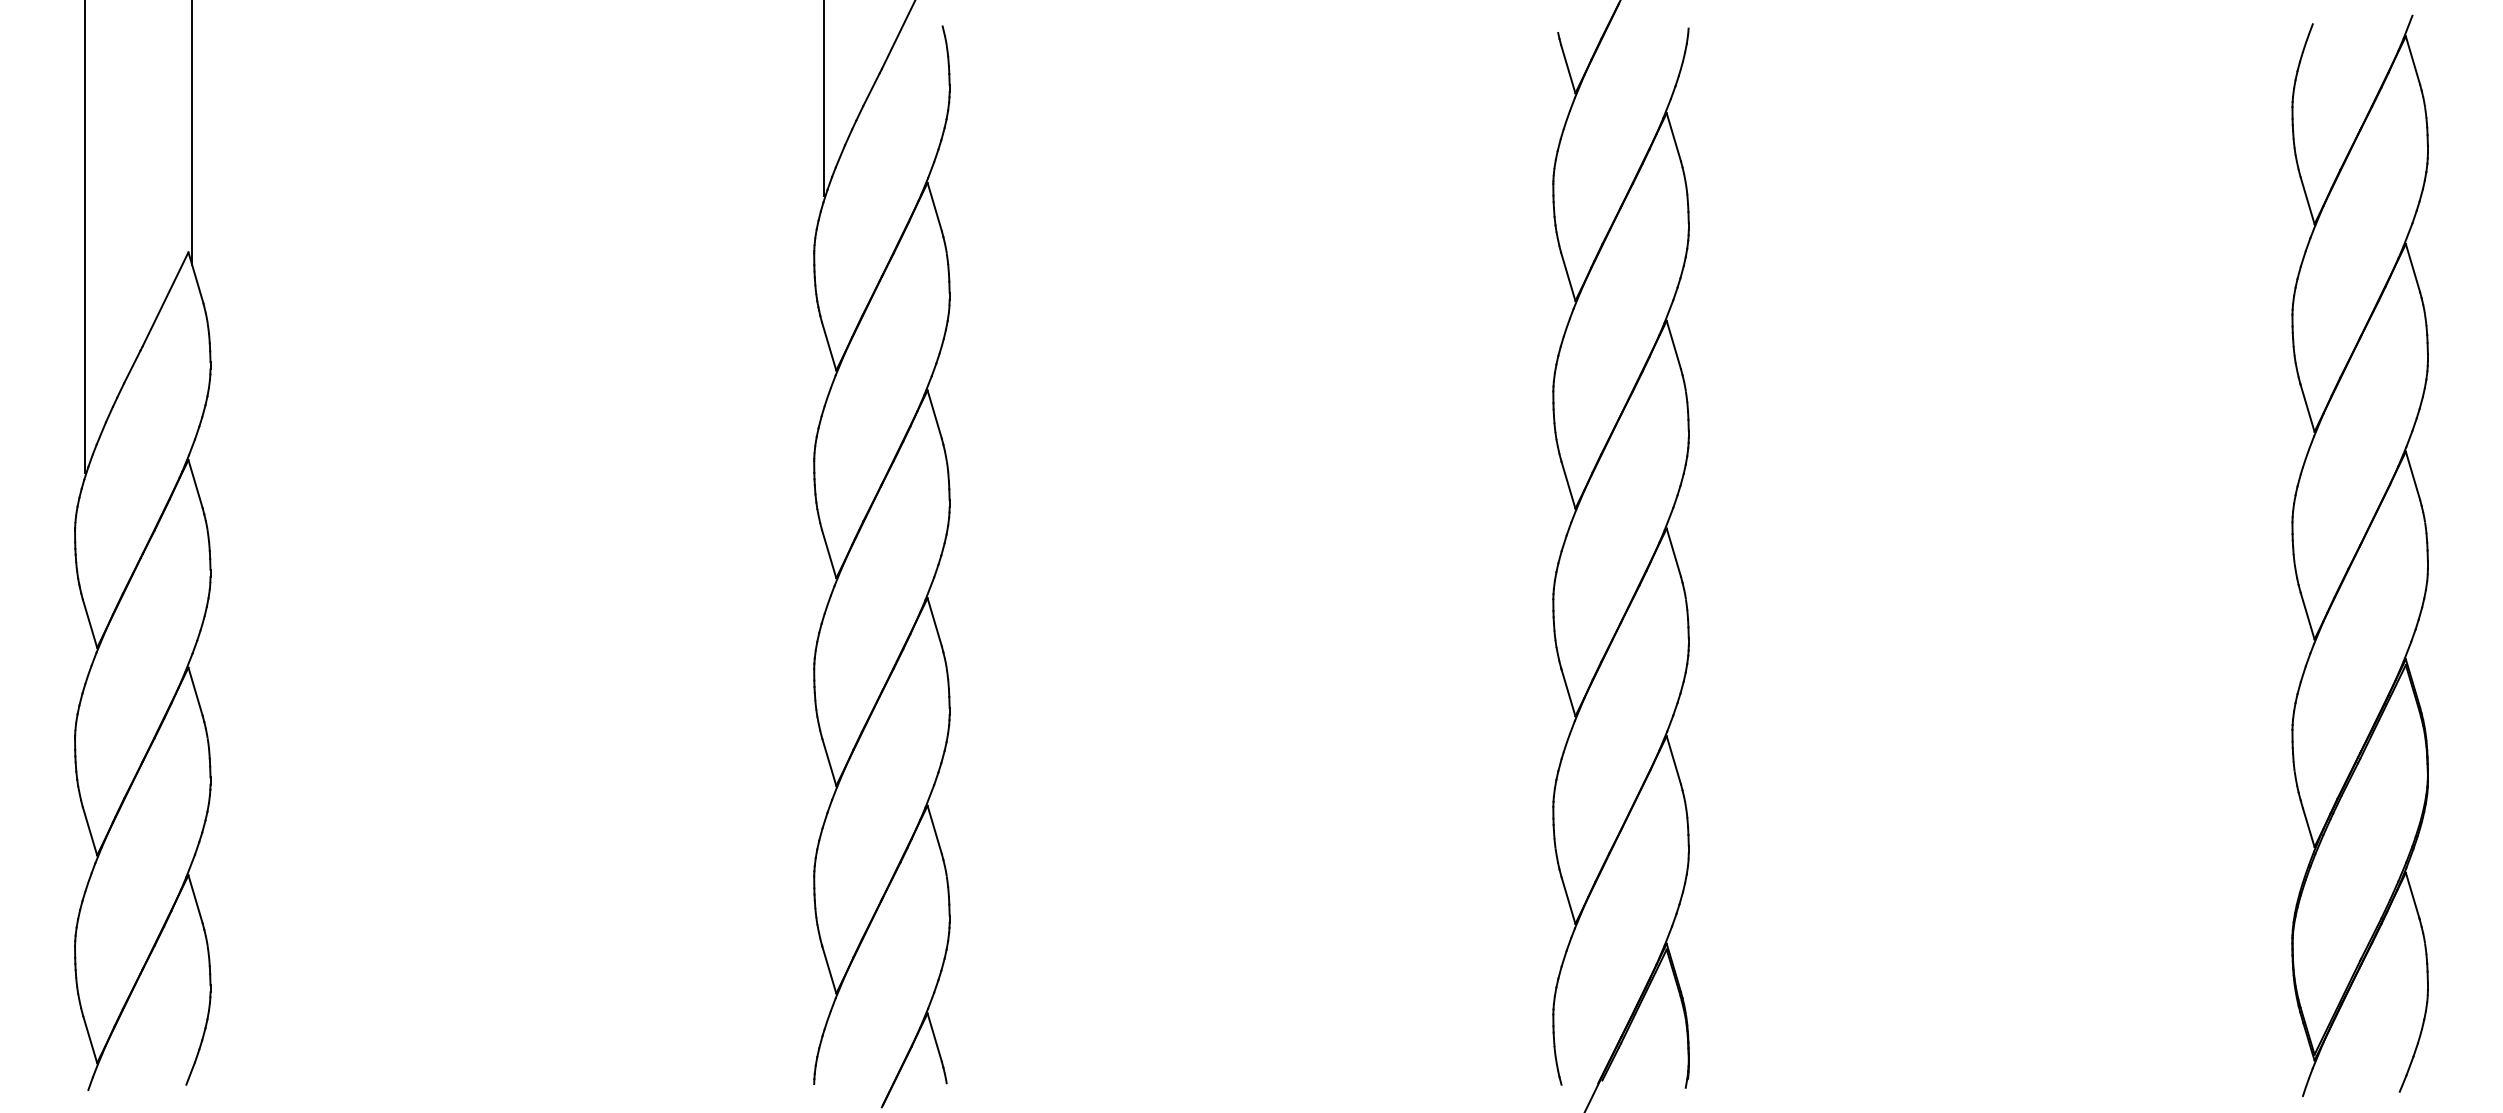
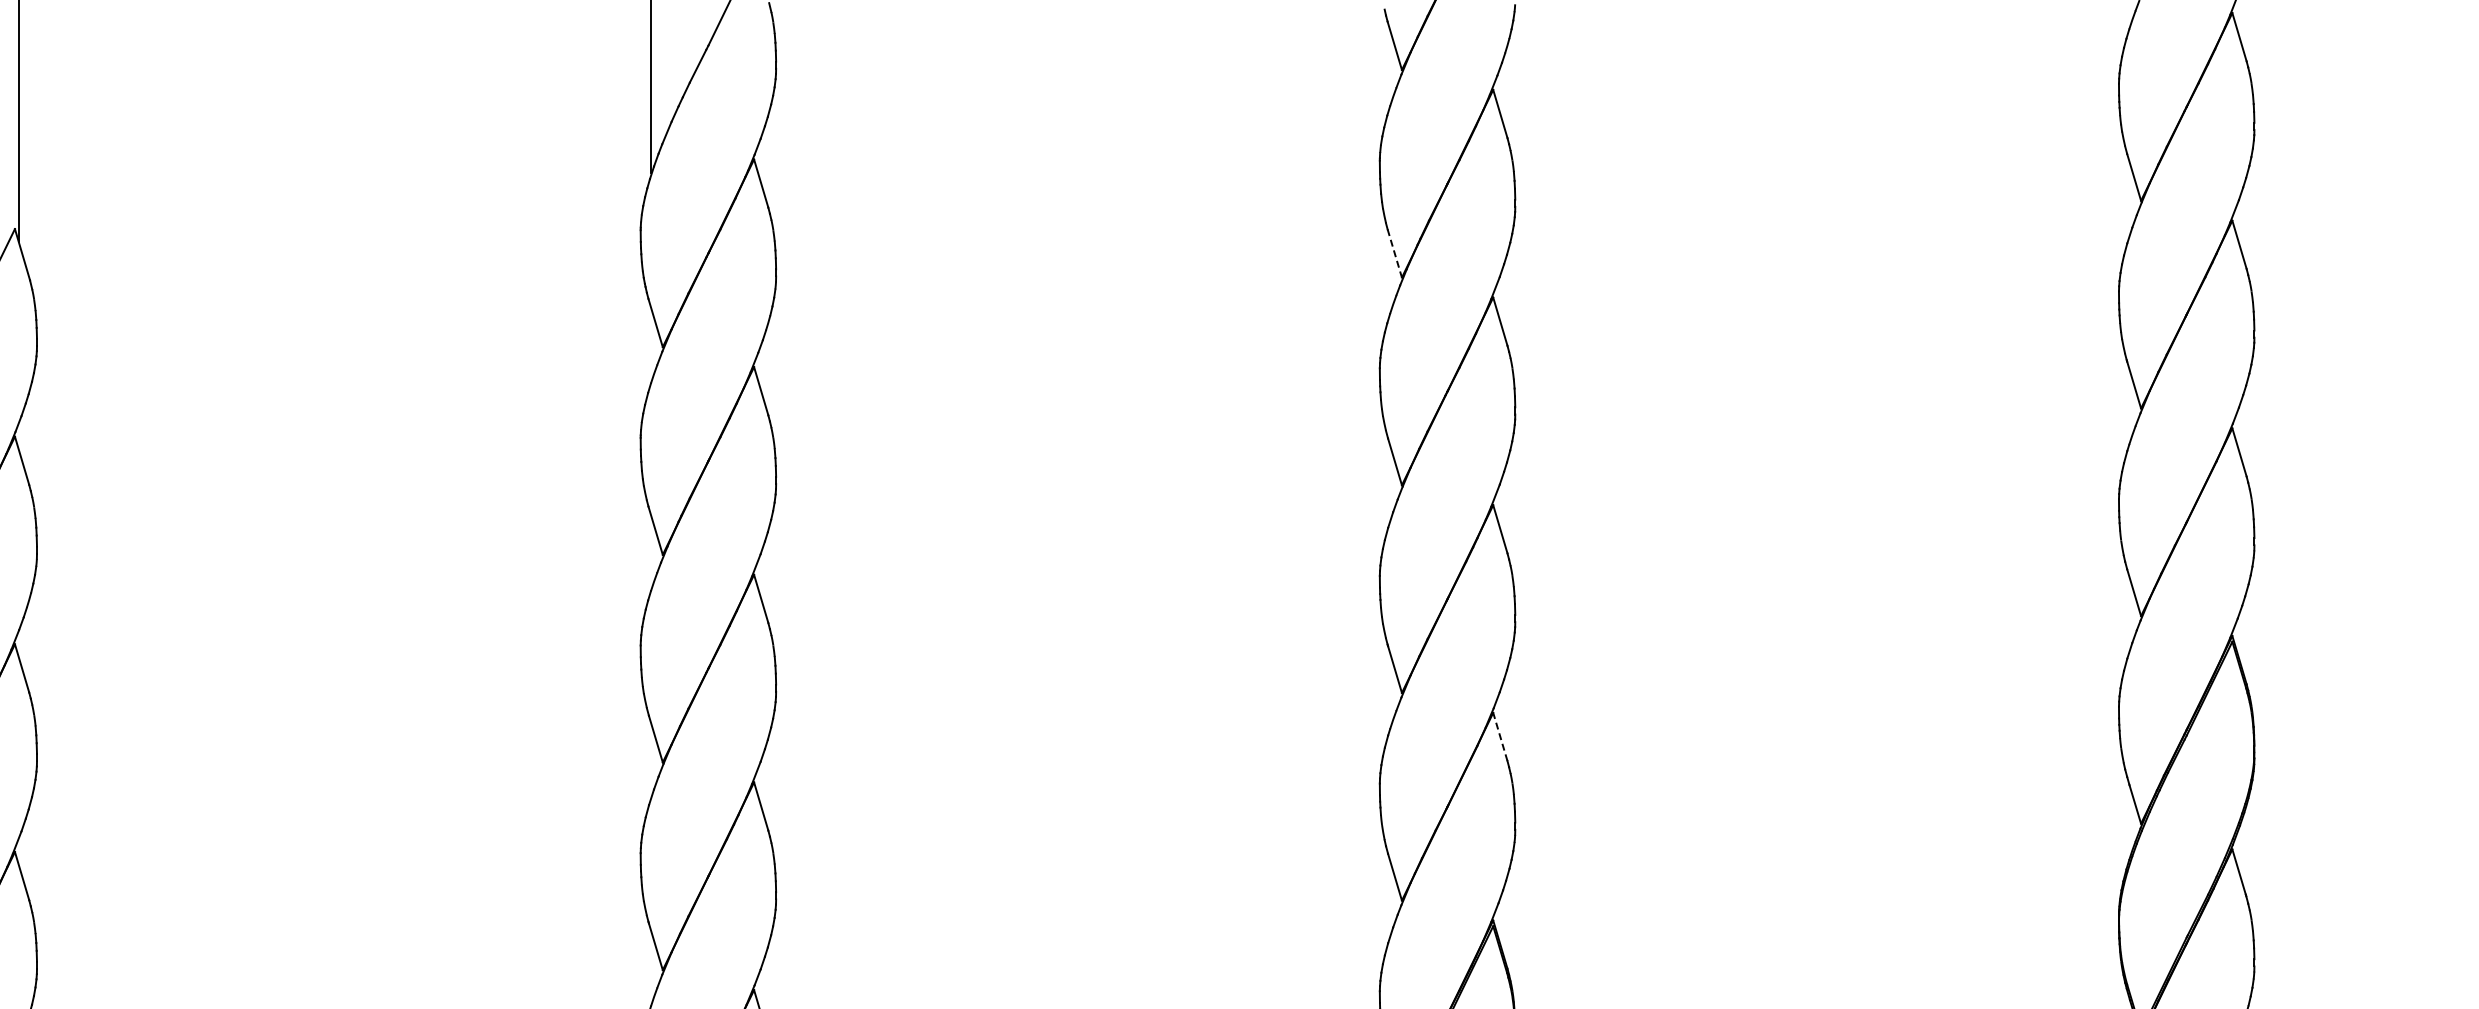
line: (1568, 277) -> (1395, 254), solid -> dashed
line: (1673, 759) -> (1500, 736), solid -> dashed

